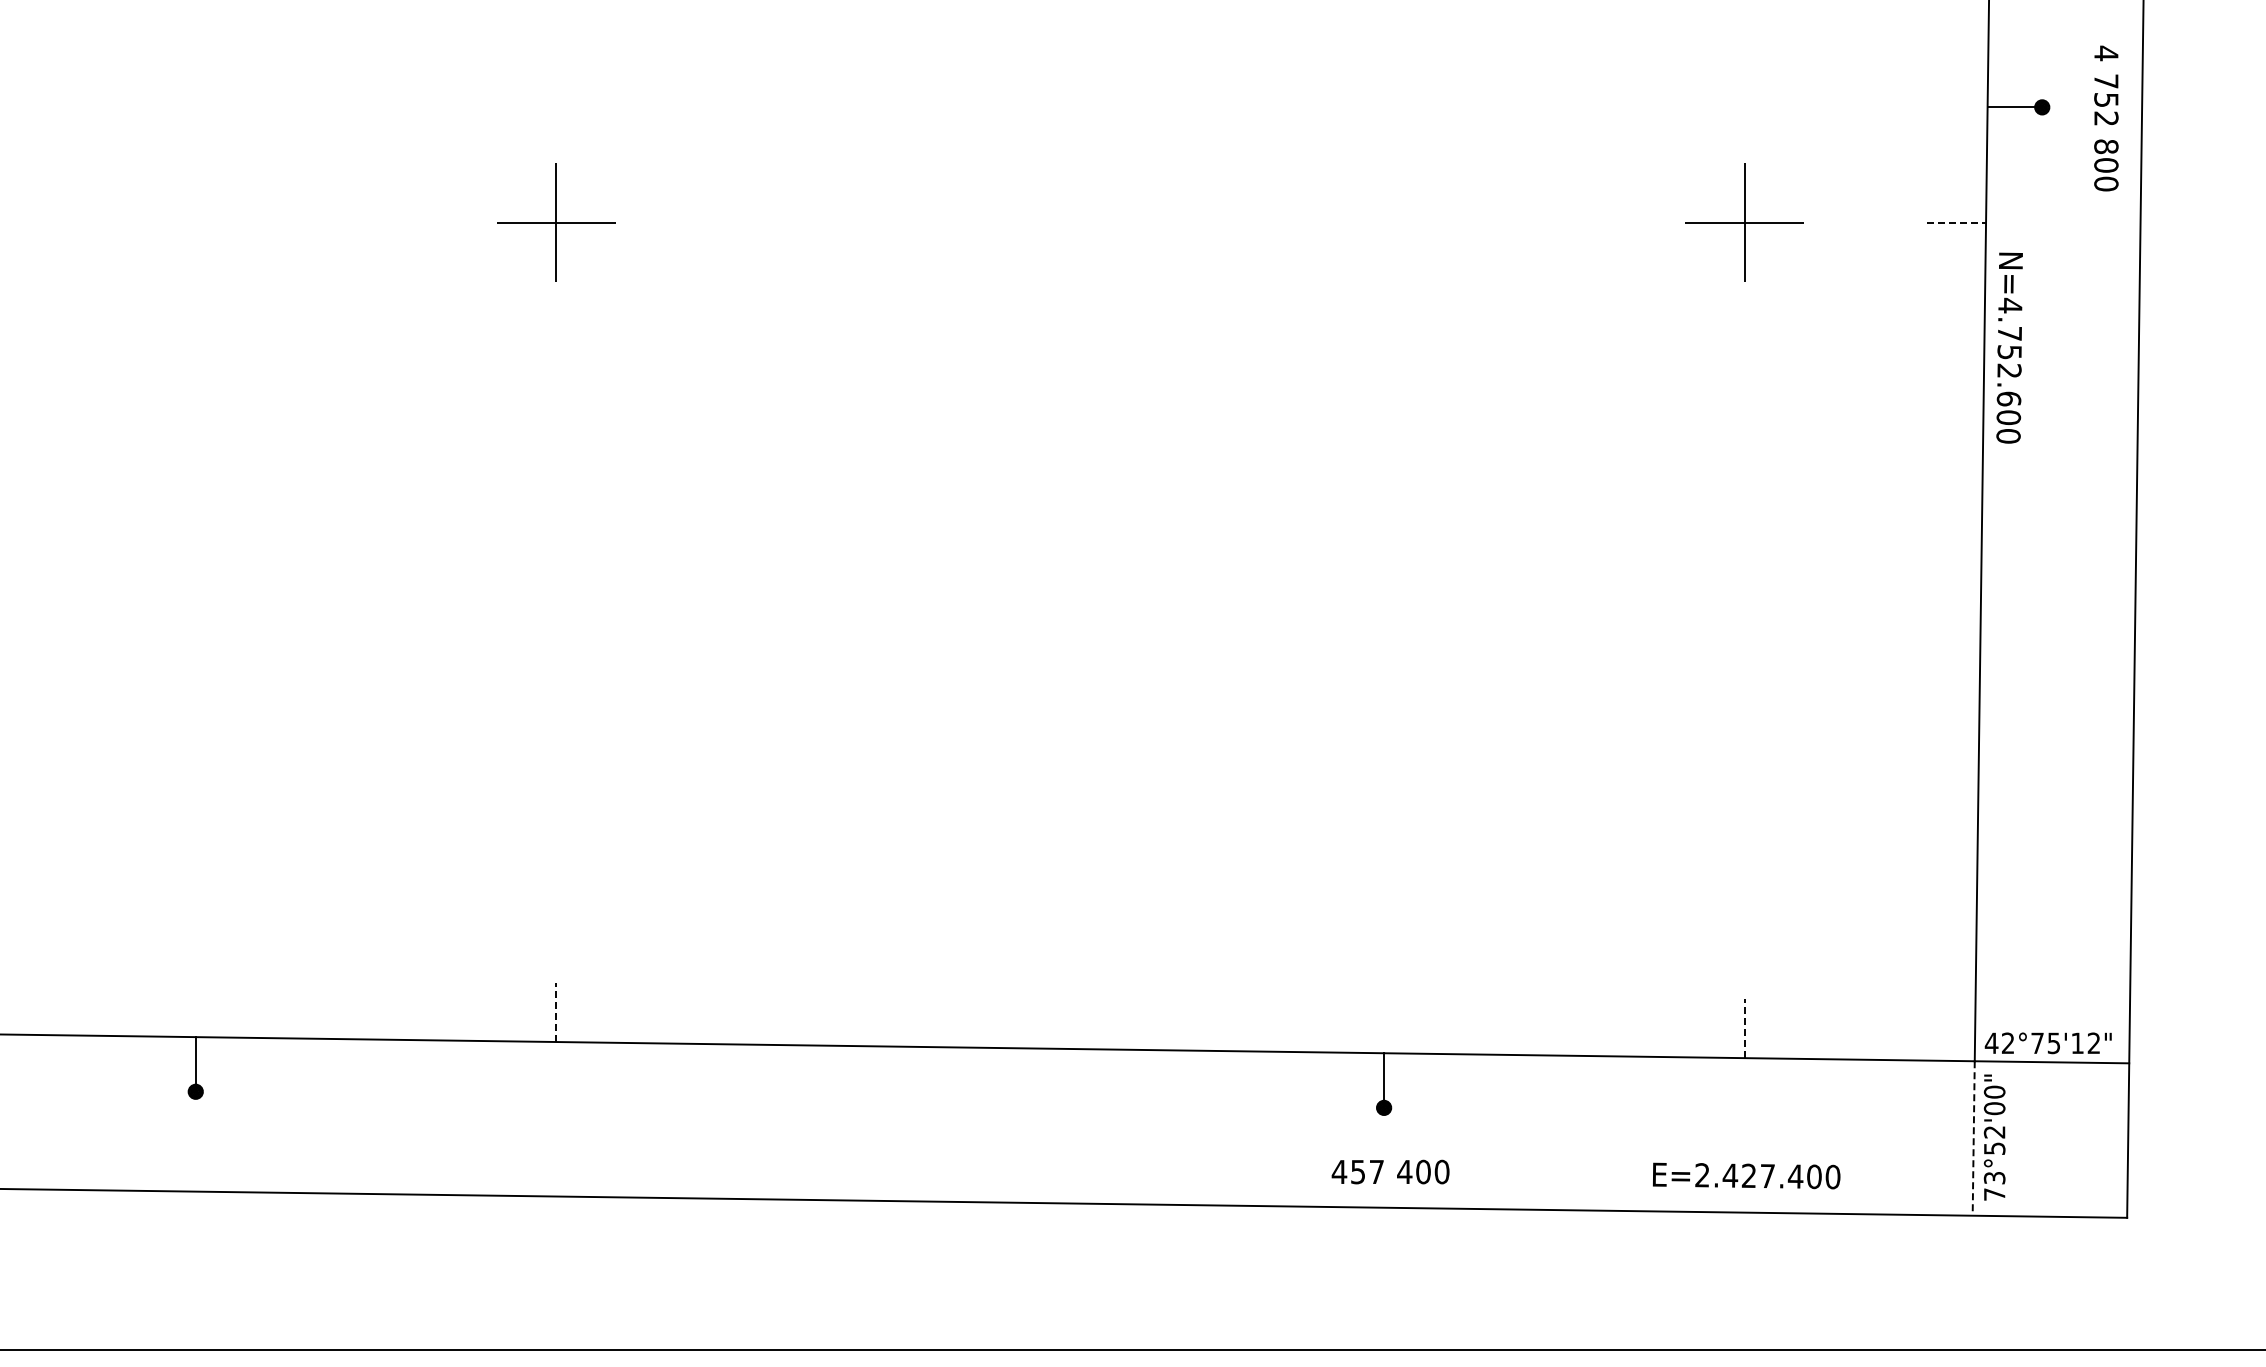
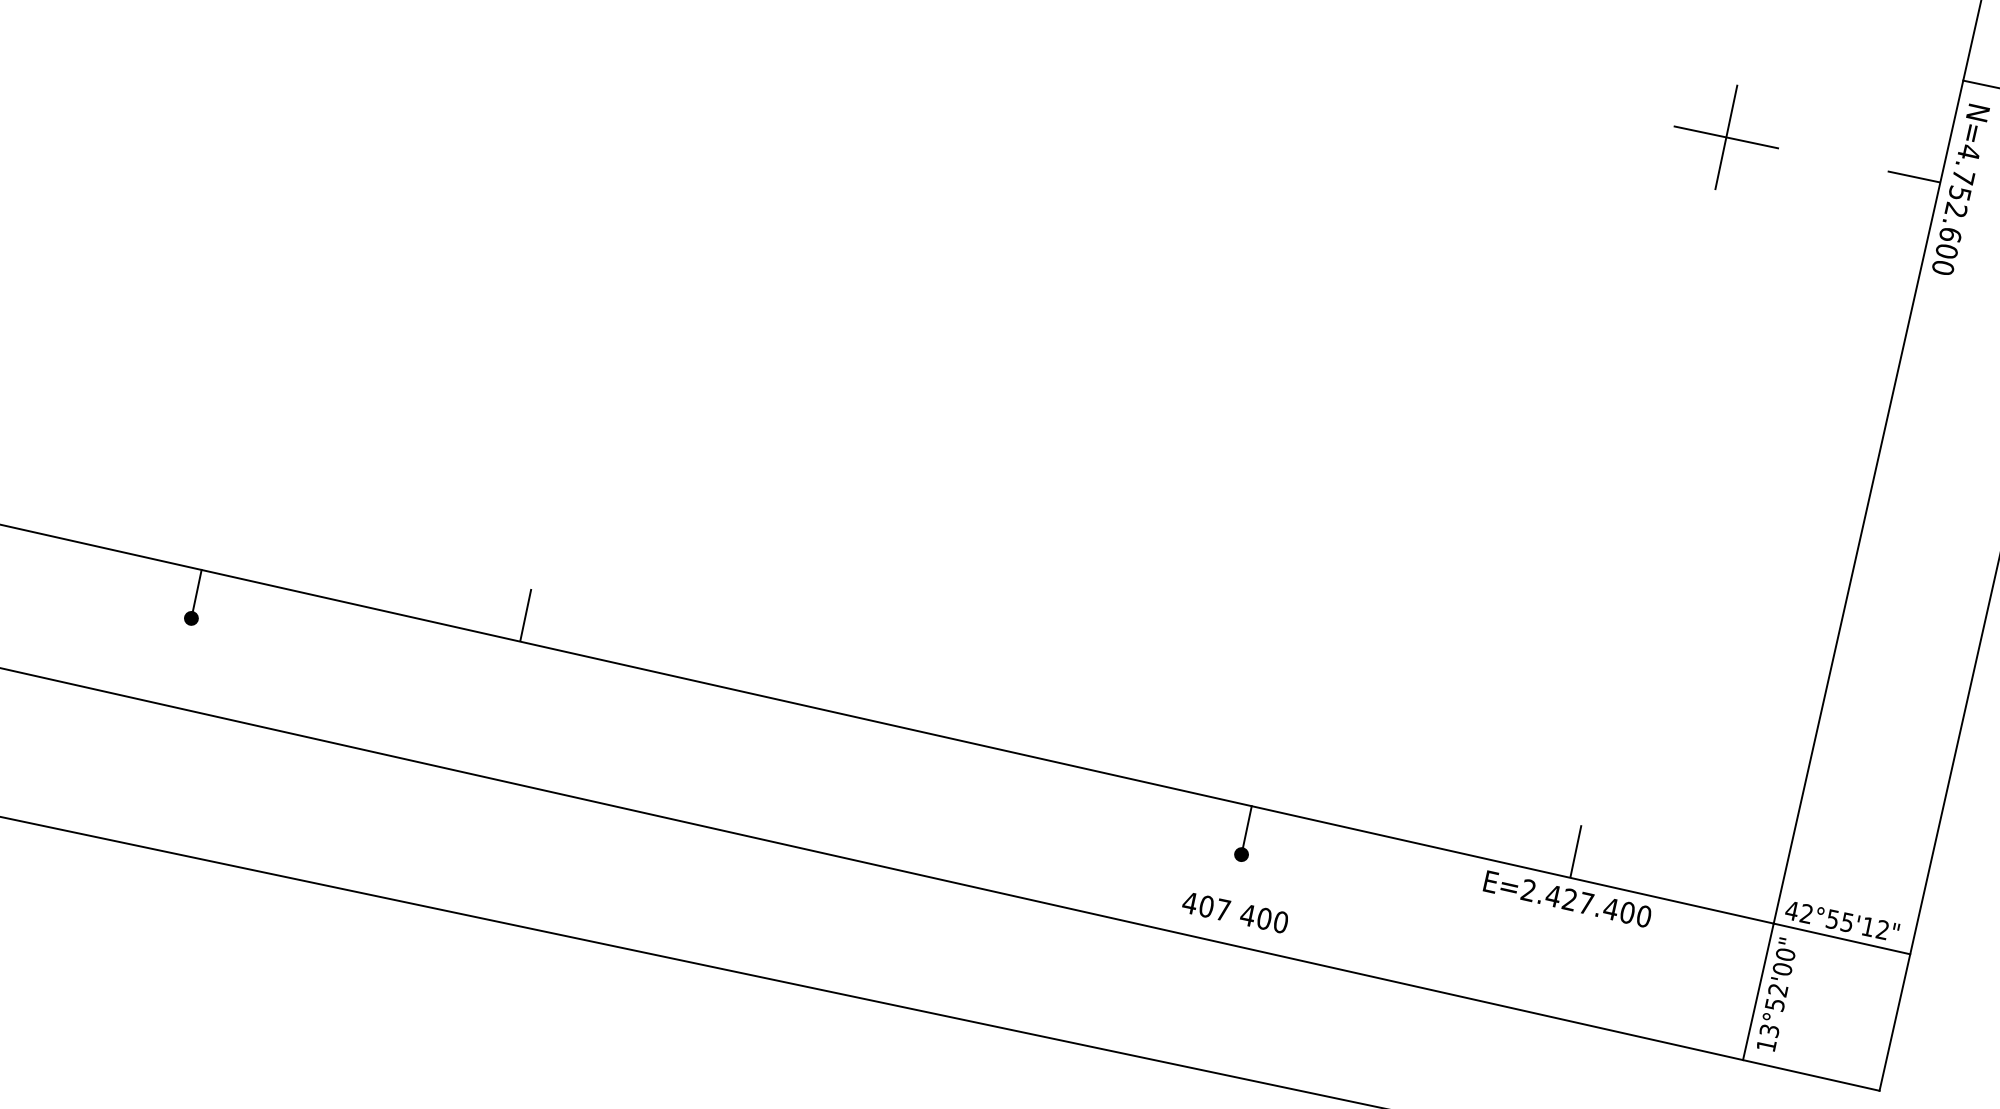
line: (1956, 222) -> (1914, 176), dashed -> solid
text: (2009, 347) -> (1960, 189), moved
line: (556, 1012) -> (525, 615), dashed -> solid
line: (1744, 1028) -> (1575, 851), dashed -> solid
text: (2037, 1043) -> (1832, 919), 42°75'12" -> 42°55'12"
line: (1973, 1138) -> (1758, 991), dashed -> solid
text: (1357, 1171) -> (1206, 906), 457 -> 407
text: (1746, 1175) -> (1567, 898), moved
text: (1994, 1194) -> (1766, 1045), 73°52'00" -> 13°52'00"

